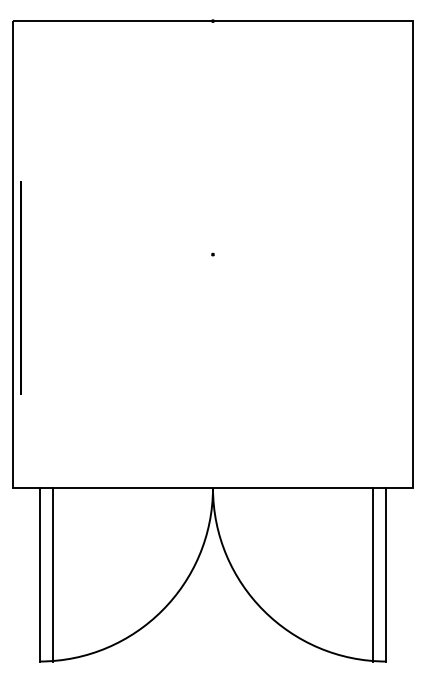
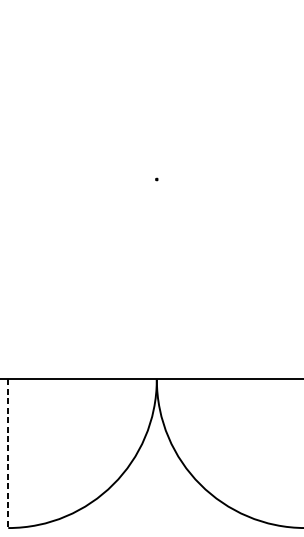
line: (39, 574) -> (8, 453), solid -> dashed
line: (52, 574) -> (19, 453), removed
line: (373, 574) -> (294, 453), removed

